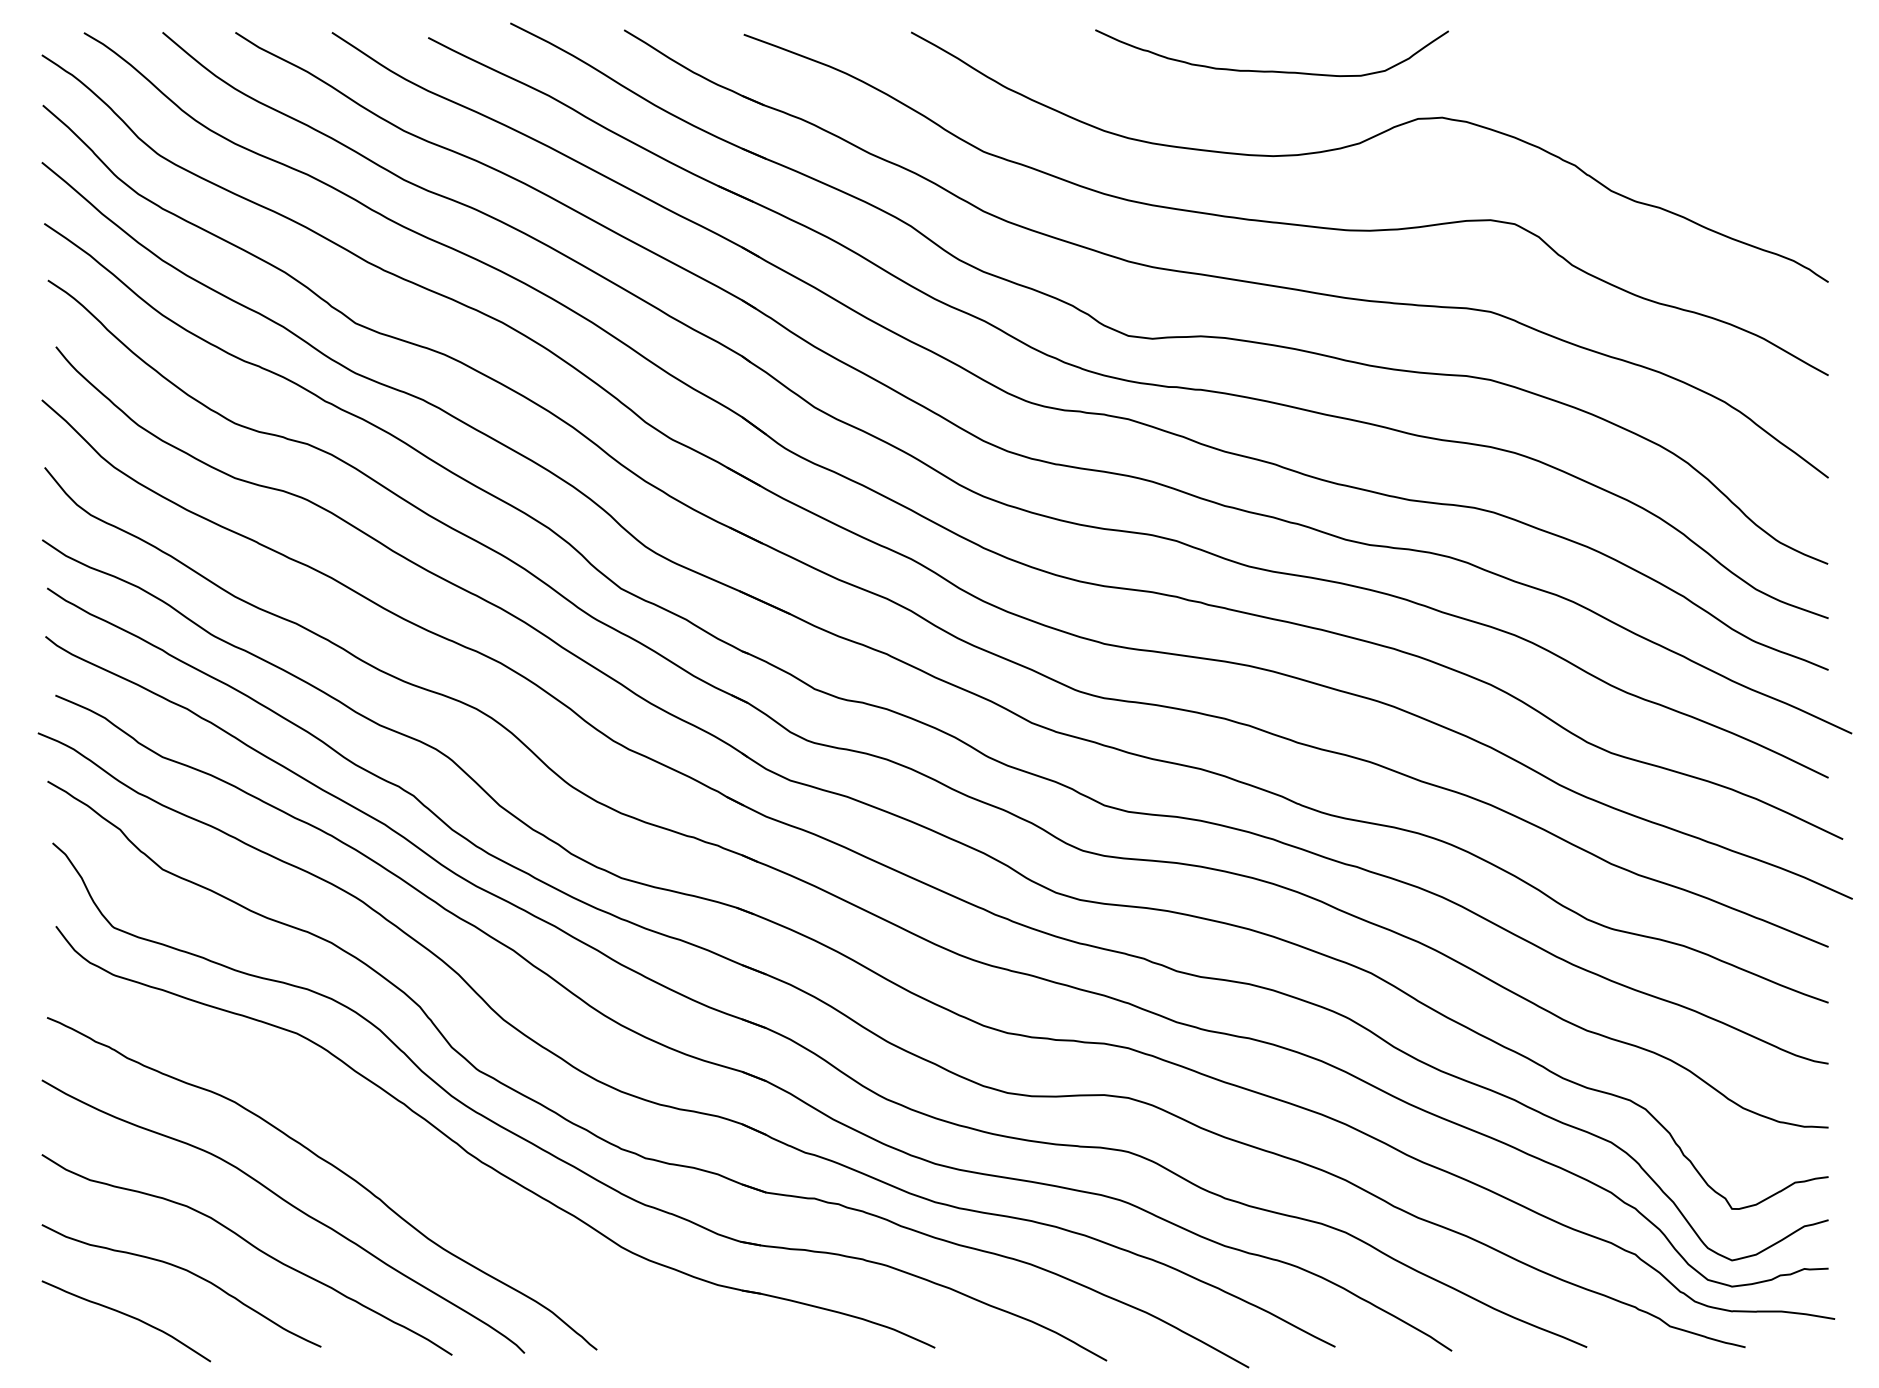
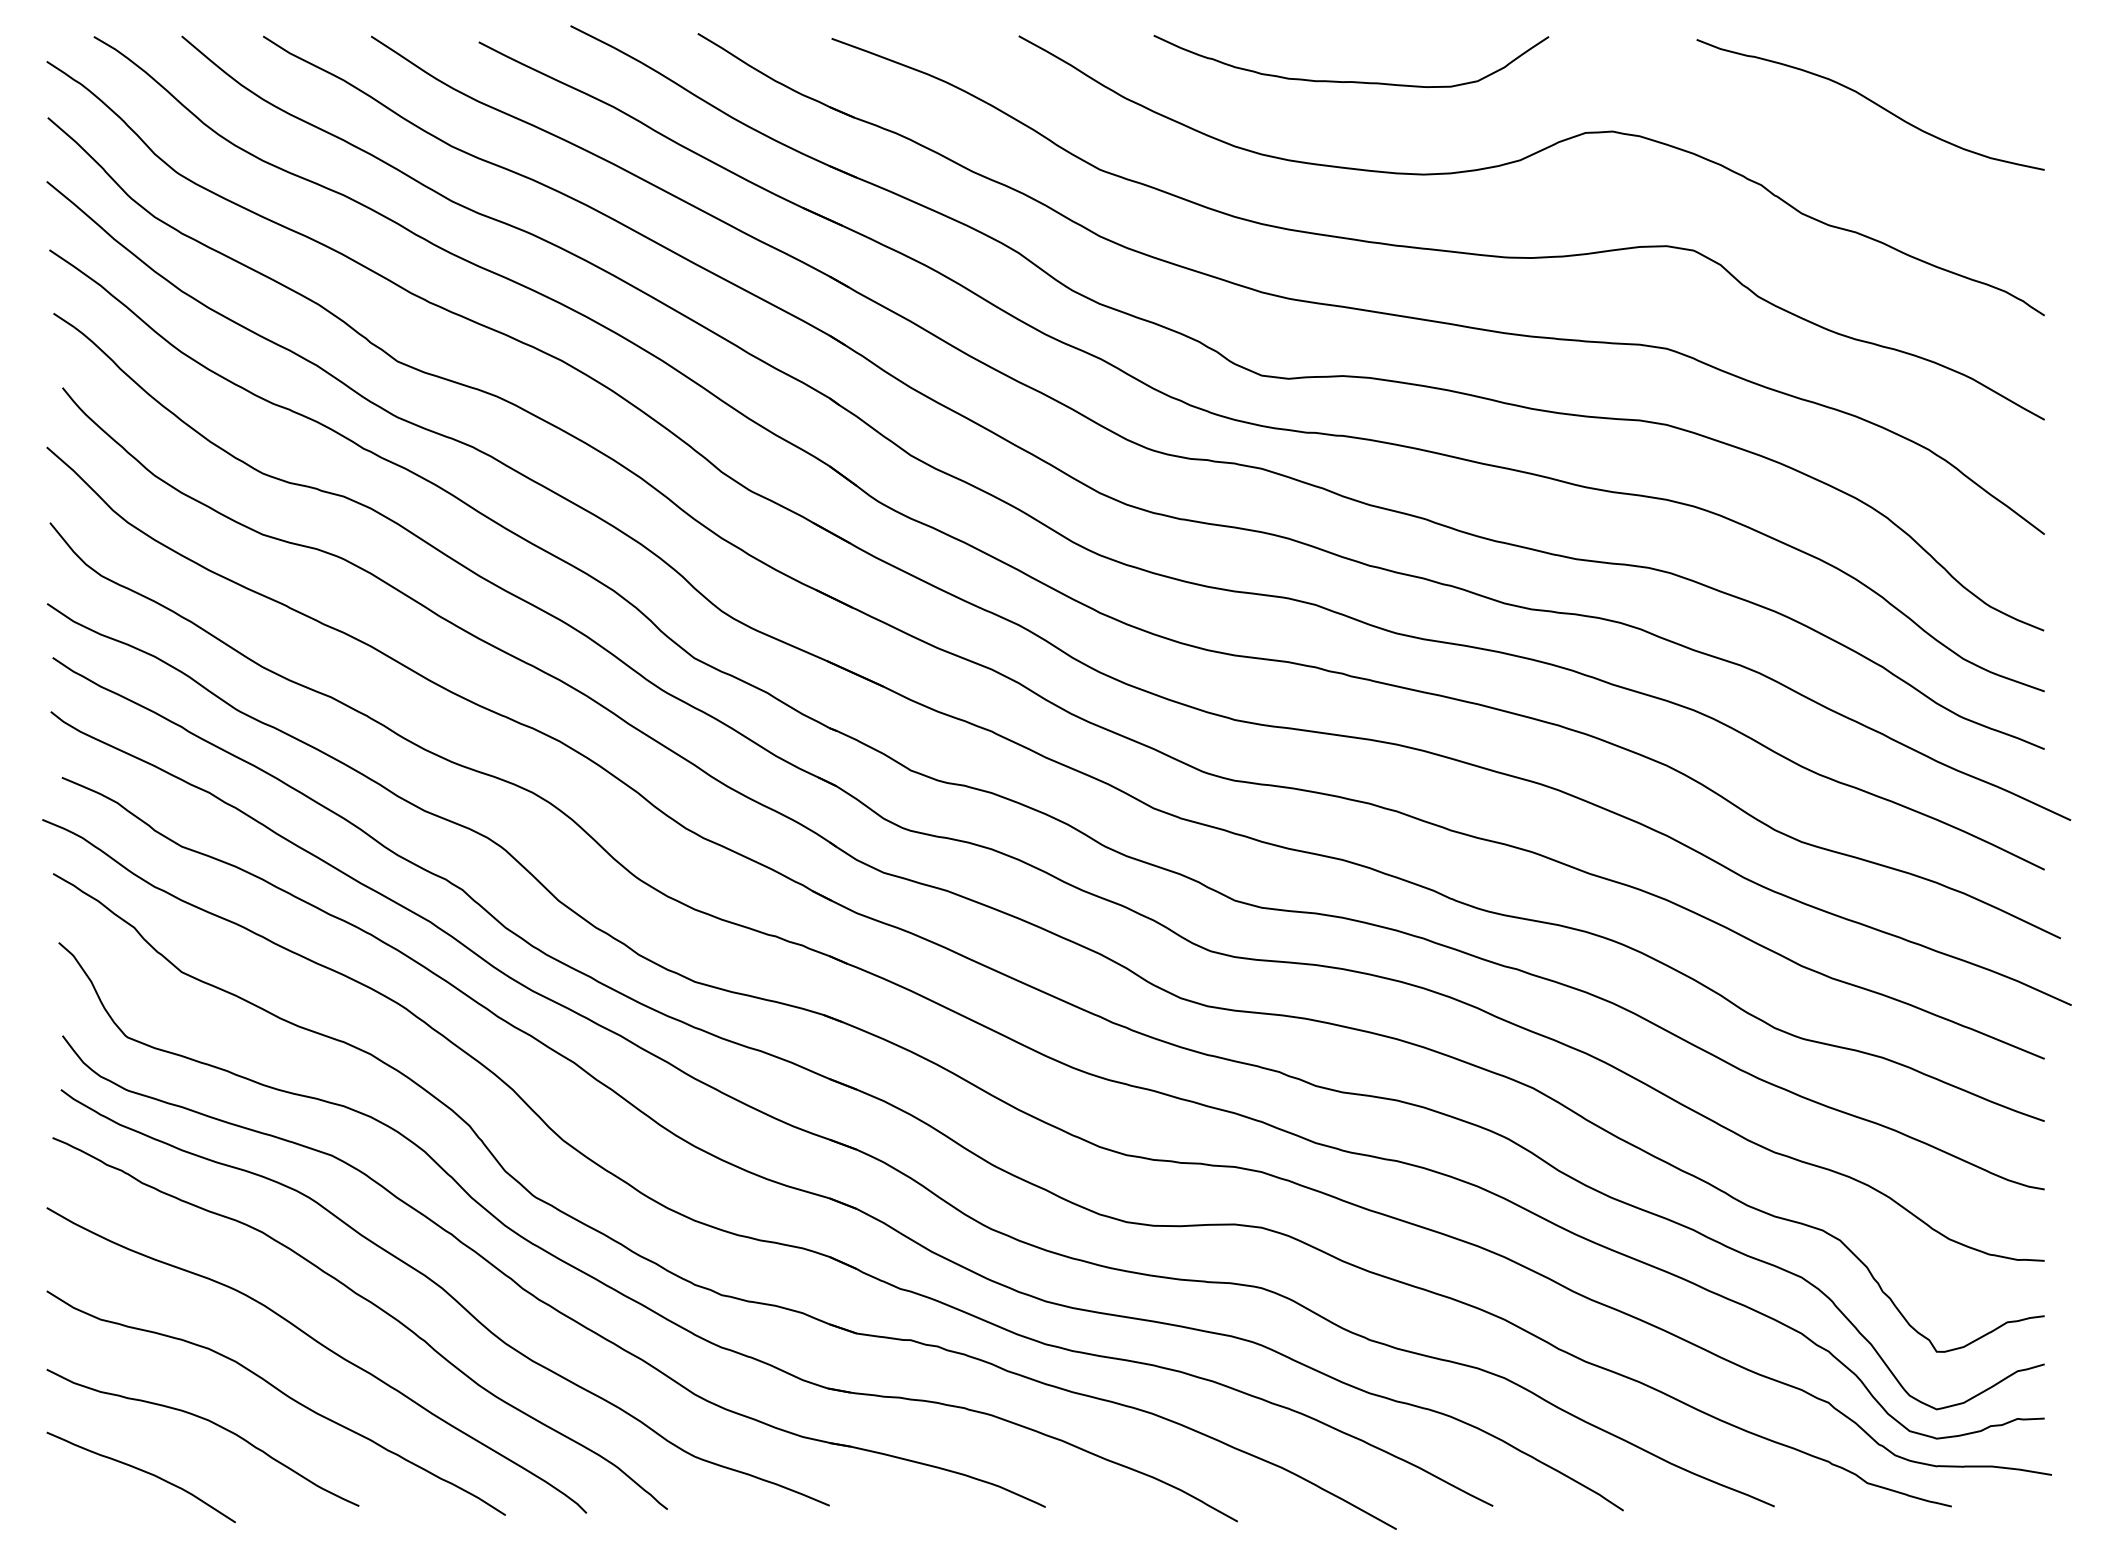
curve: (1272, 71) -> (1351, 81), moved
curve: (1673, 91) -> (1871, 102), added
curve: (400, 1157) -> (447, 1294), added

